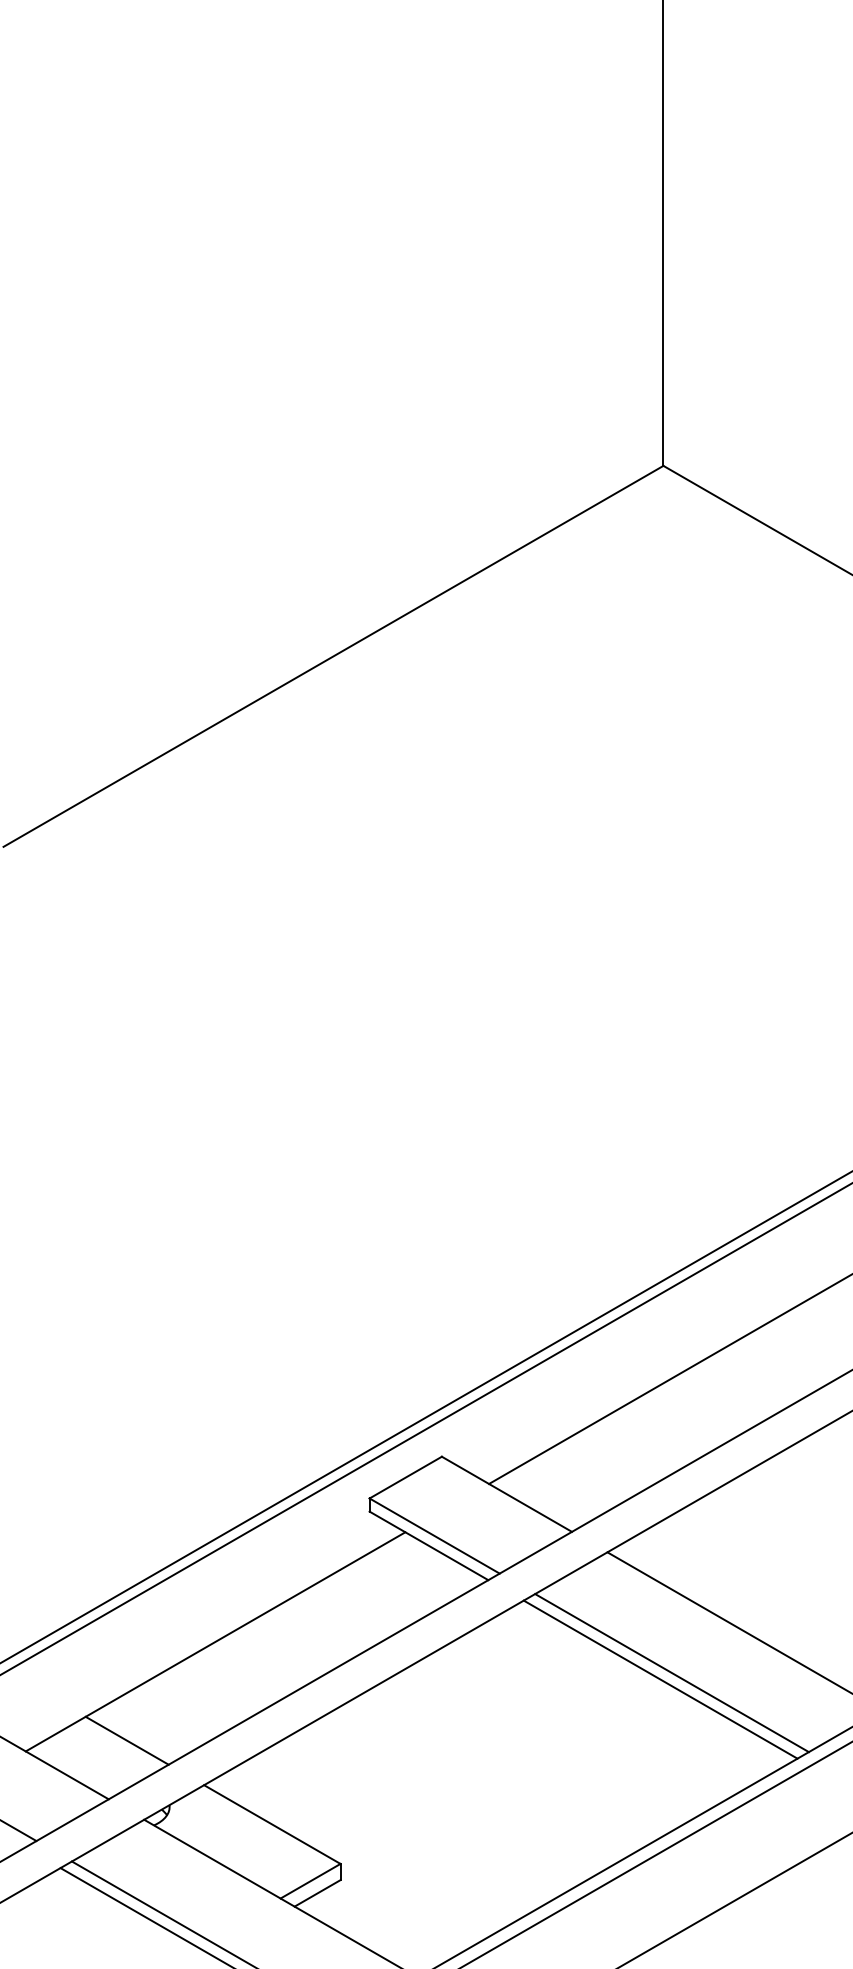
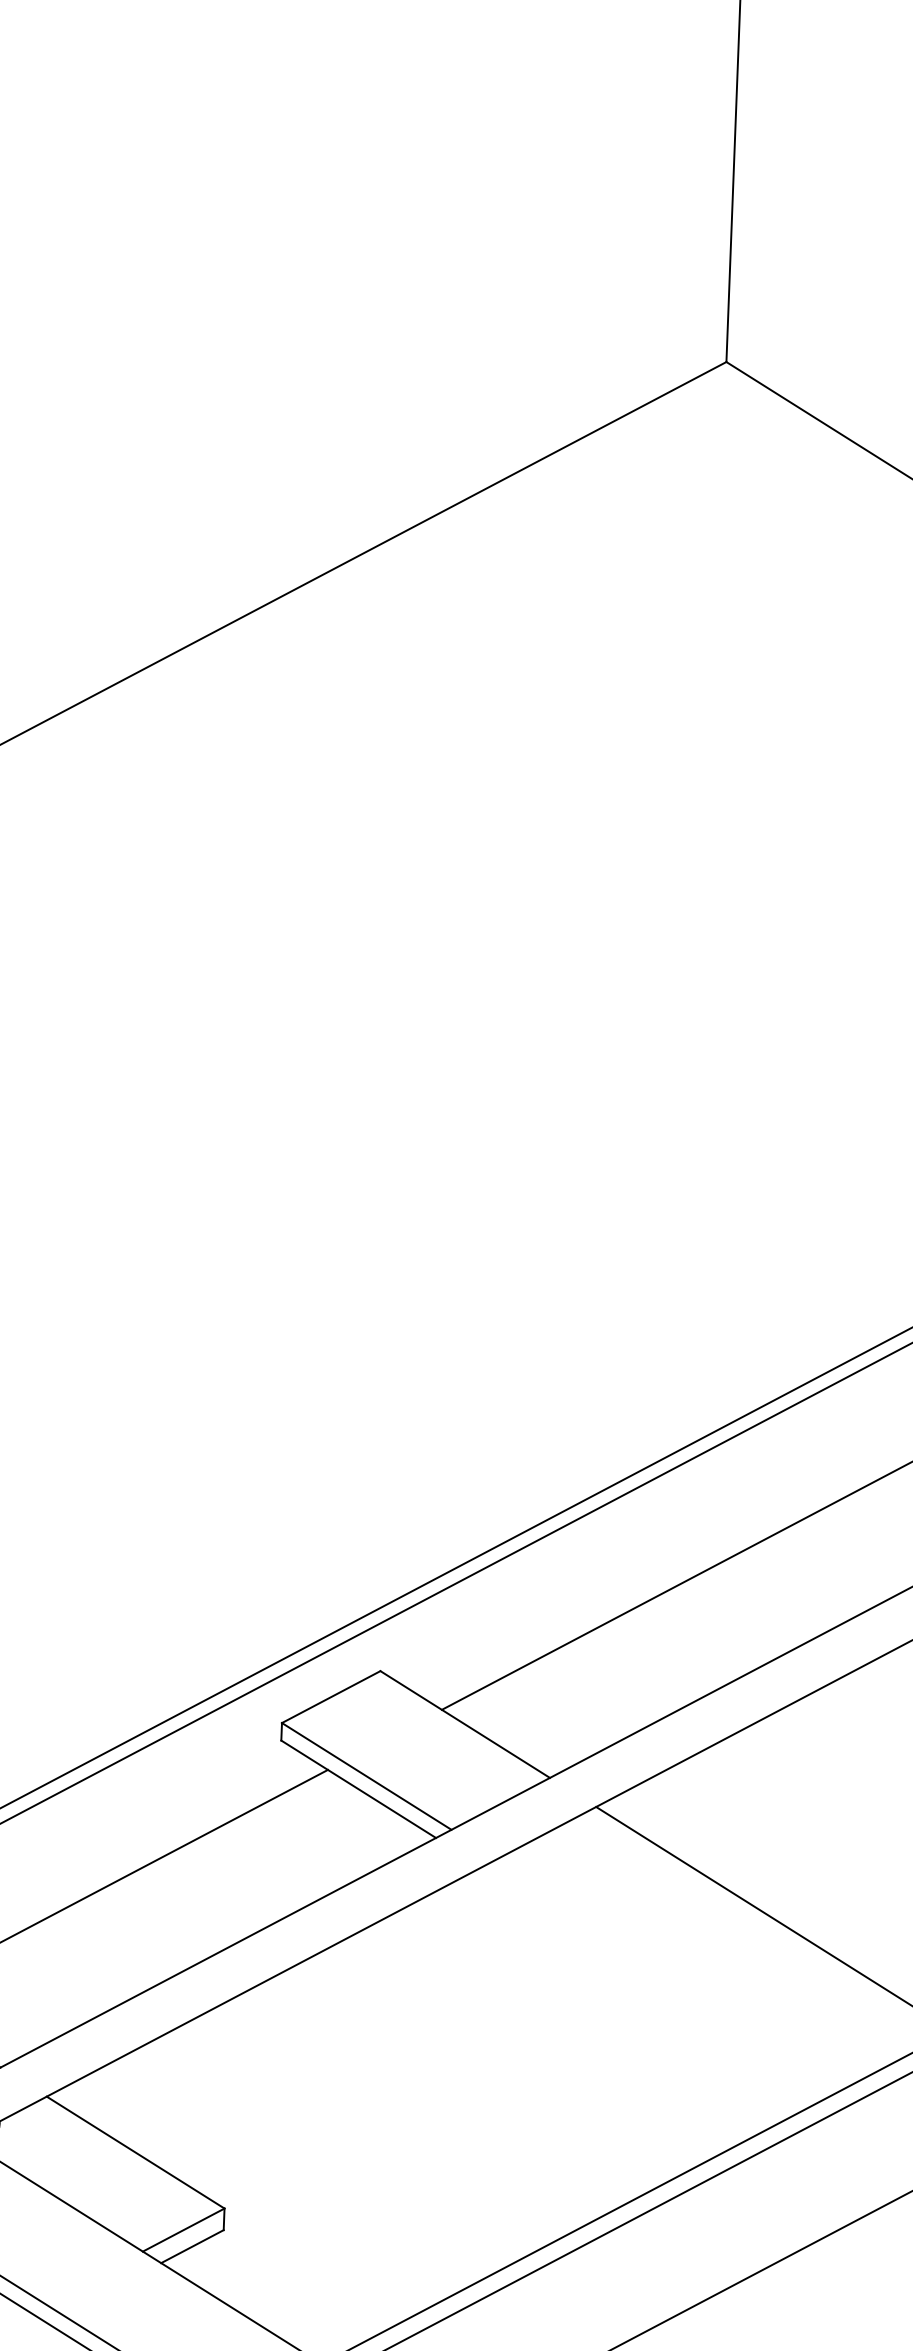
line: (671, 1673) -> (675, 1971), removed
line: (660, 1679) -> (660, 1979), removed

